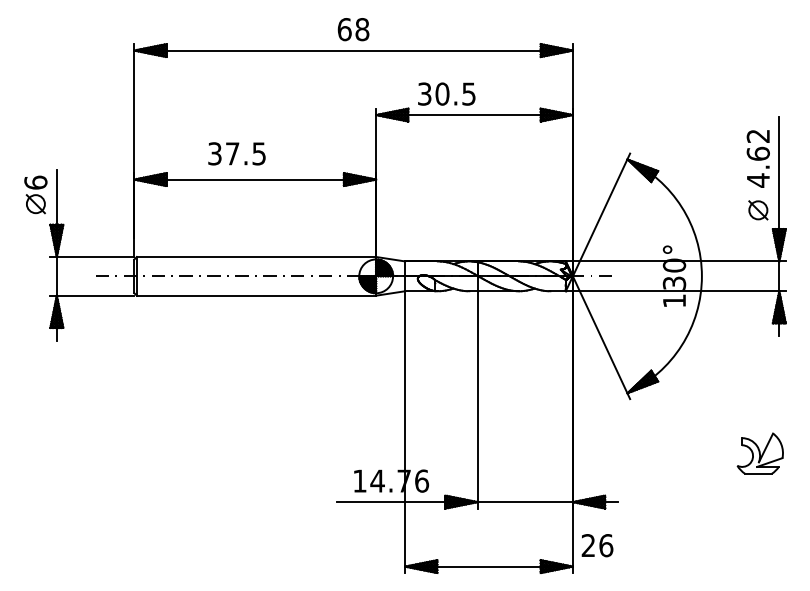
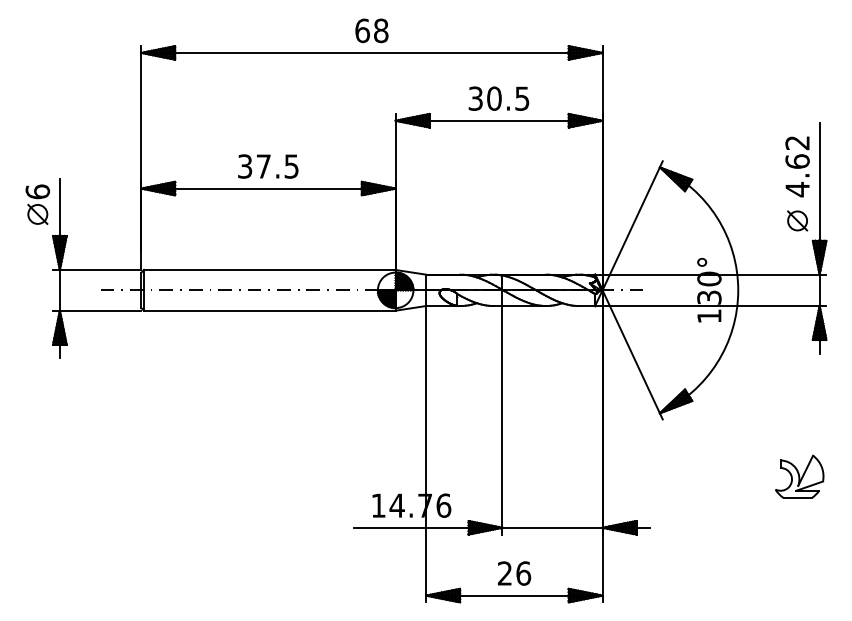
text: (446, 93) -> (498, 98), moved
text: (237, 153) -> (268, 166), moved
text: (597, 545) -> (514, 573), moved

